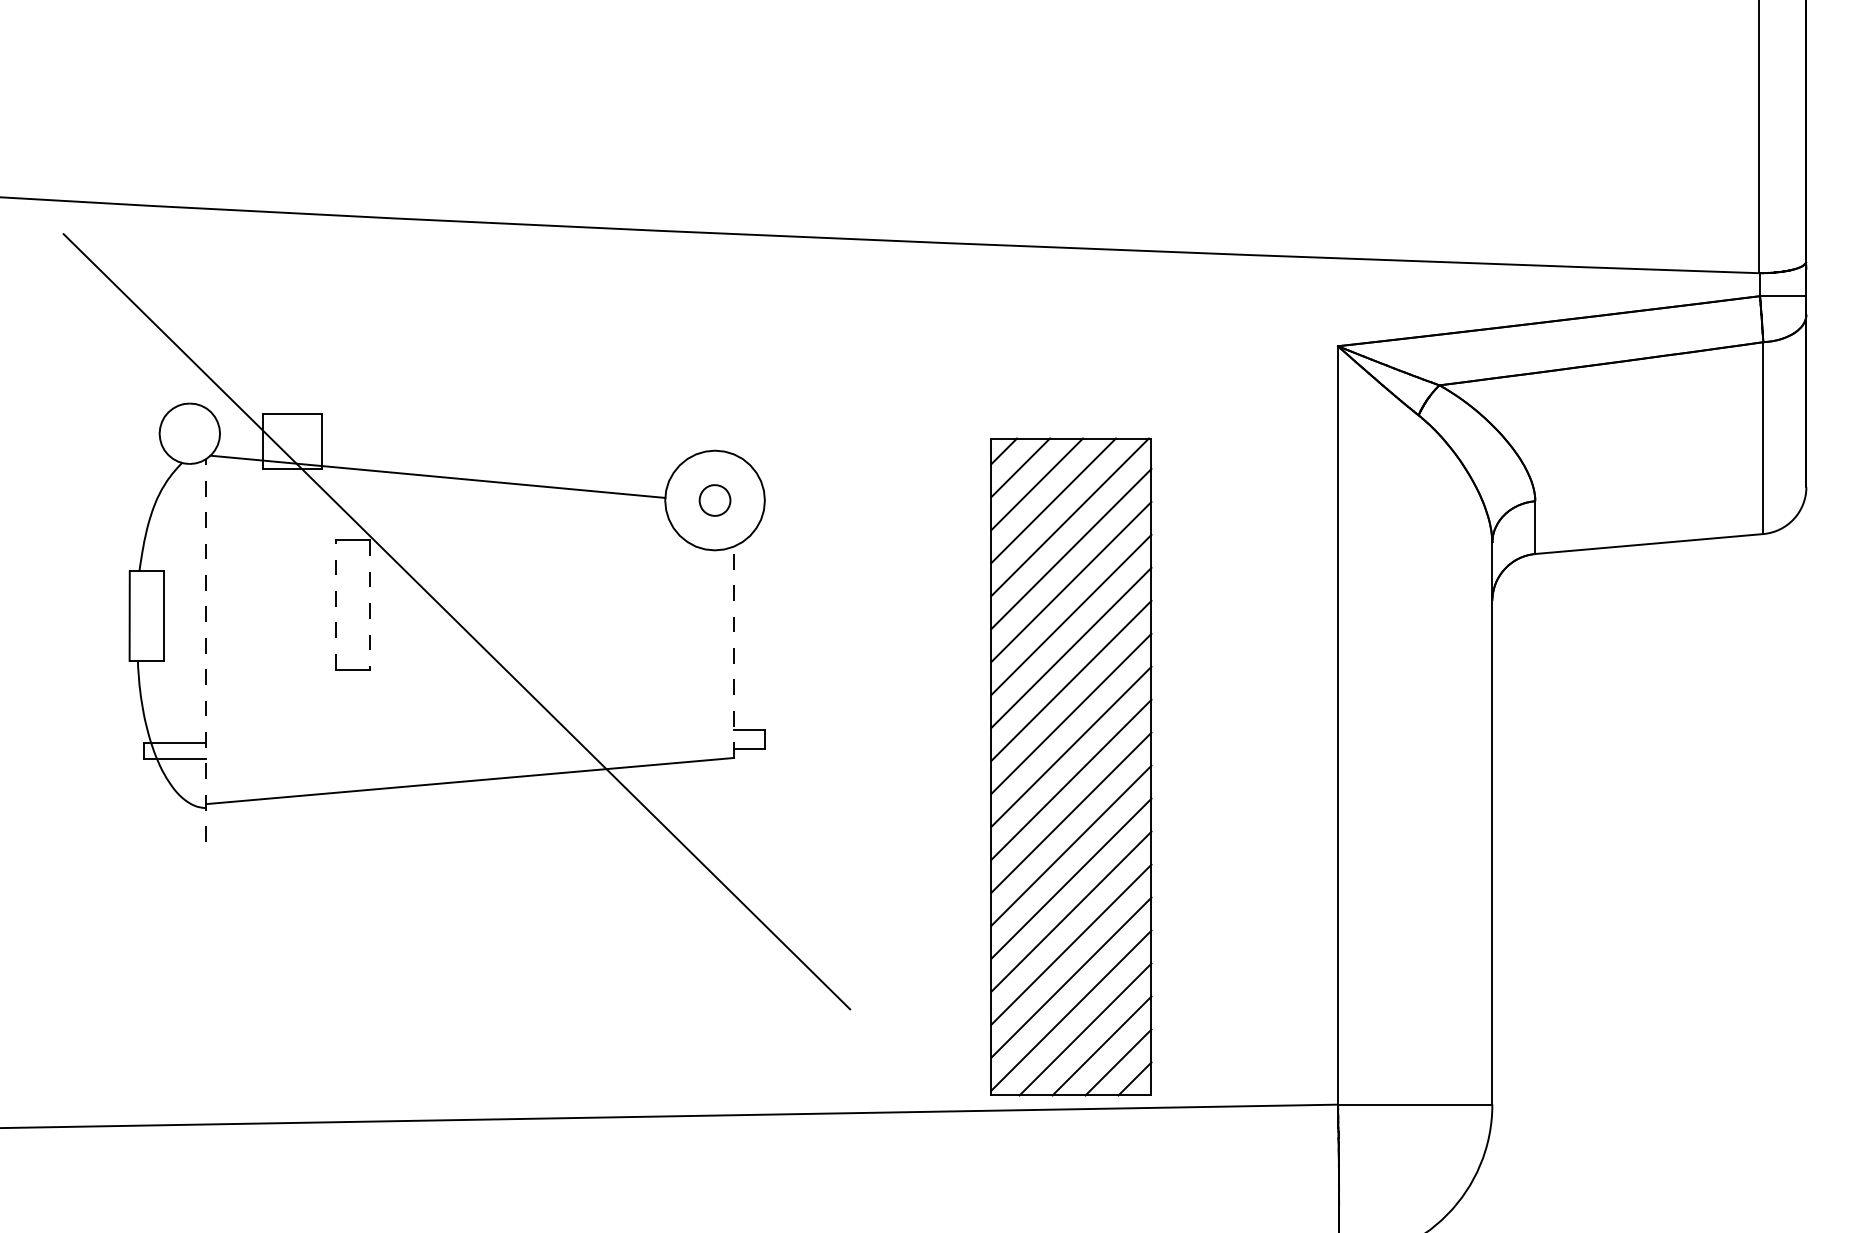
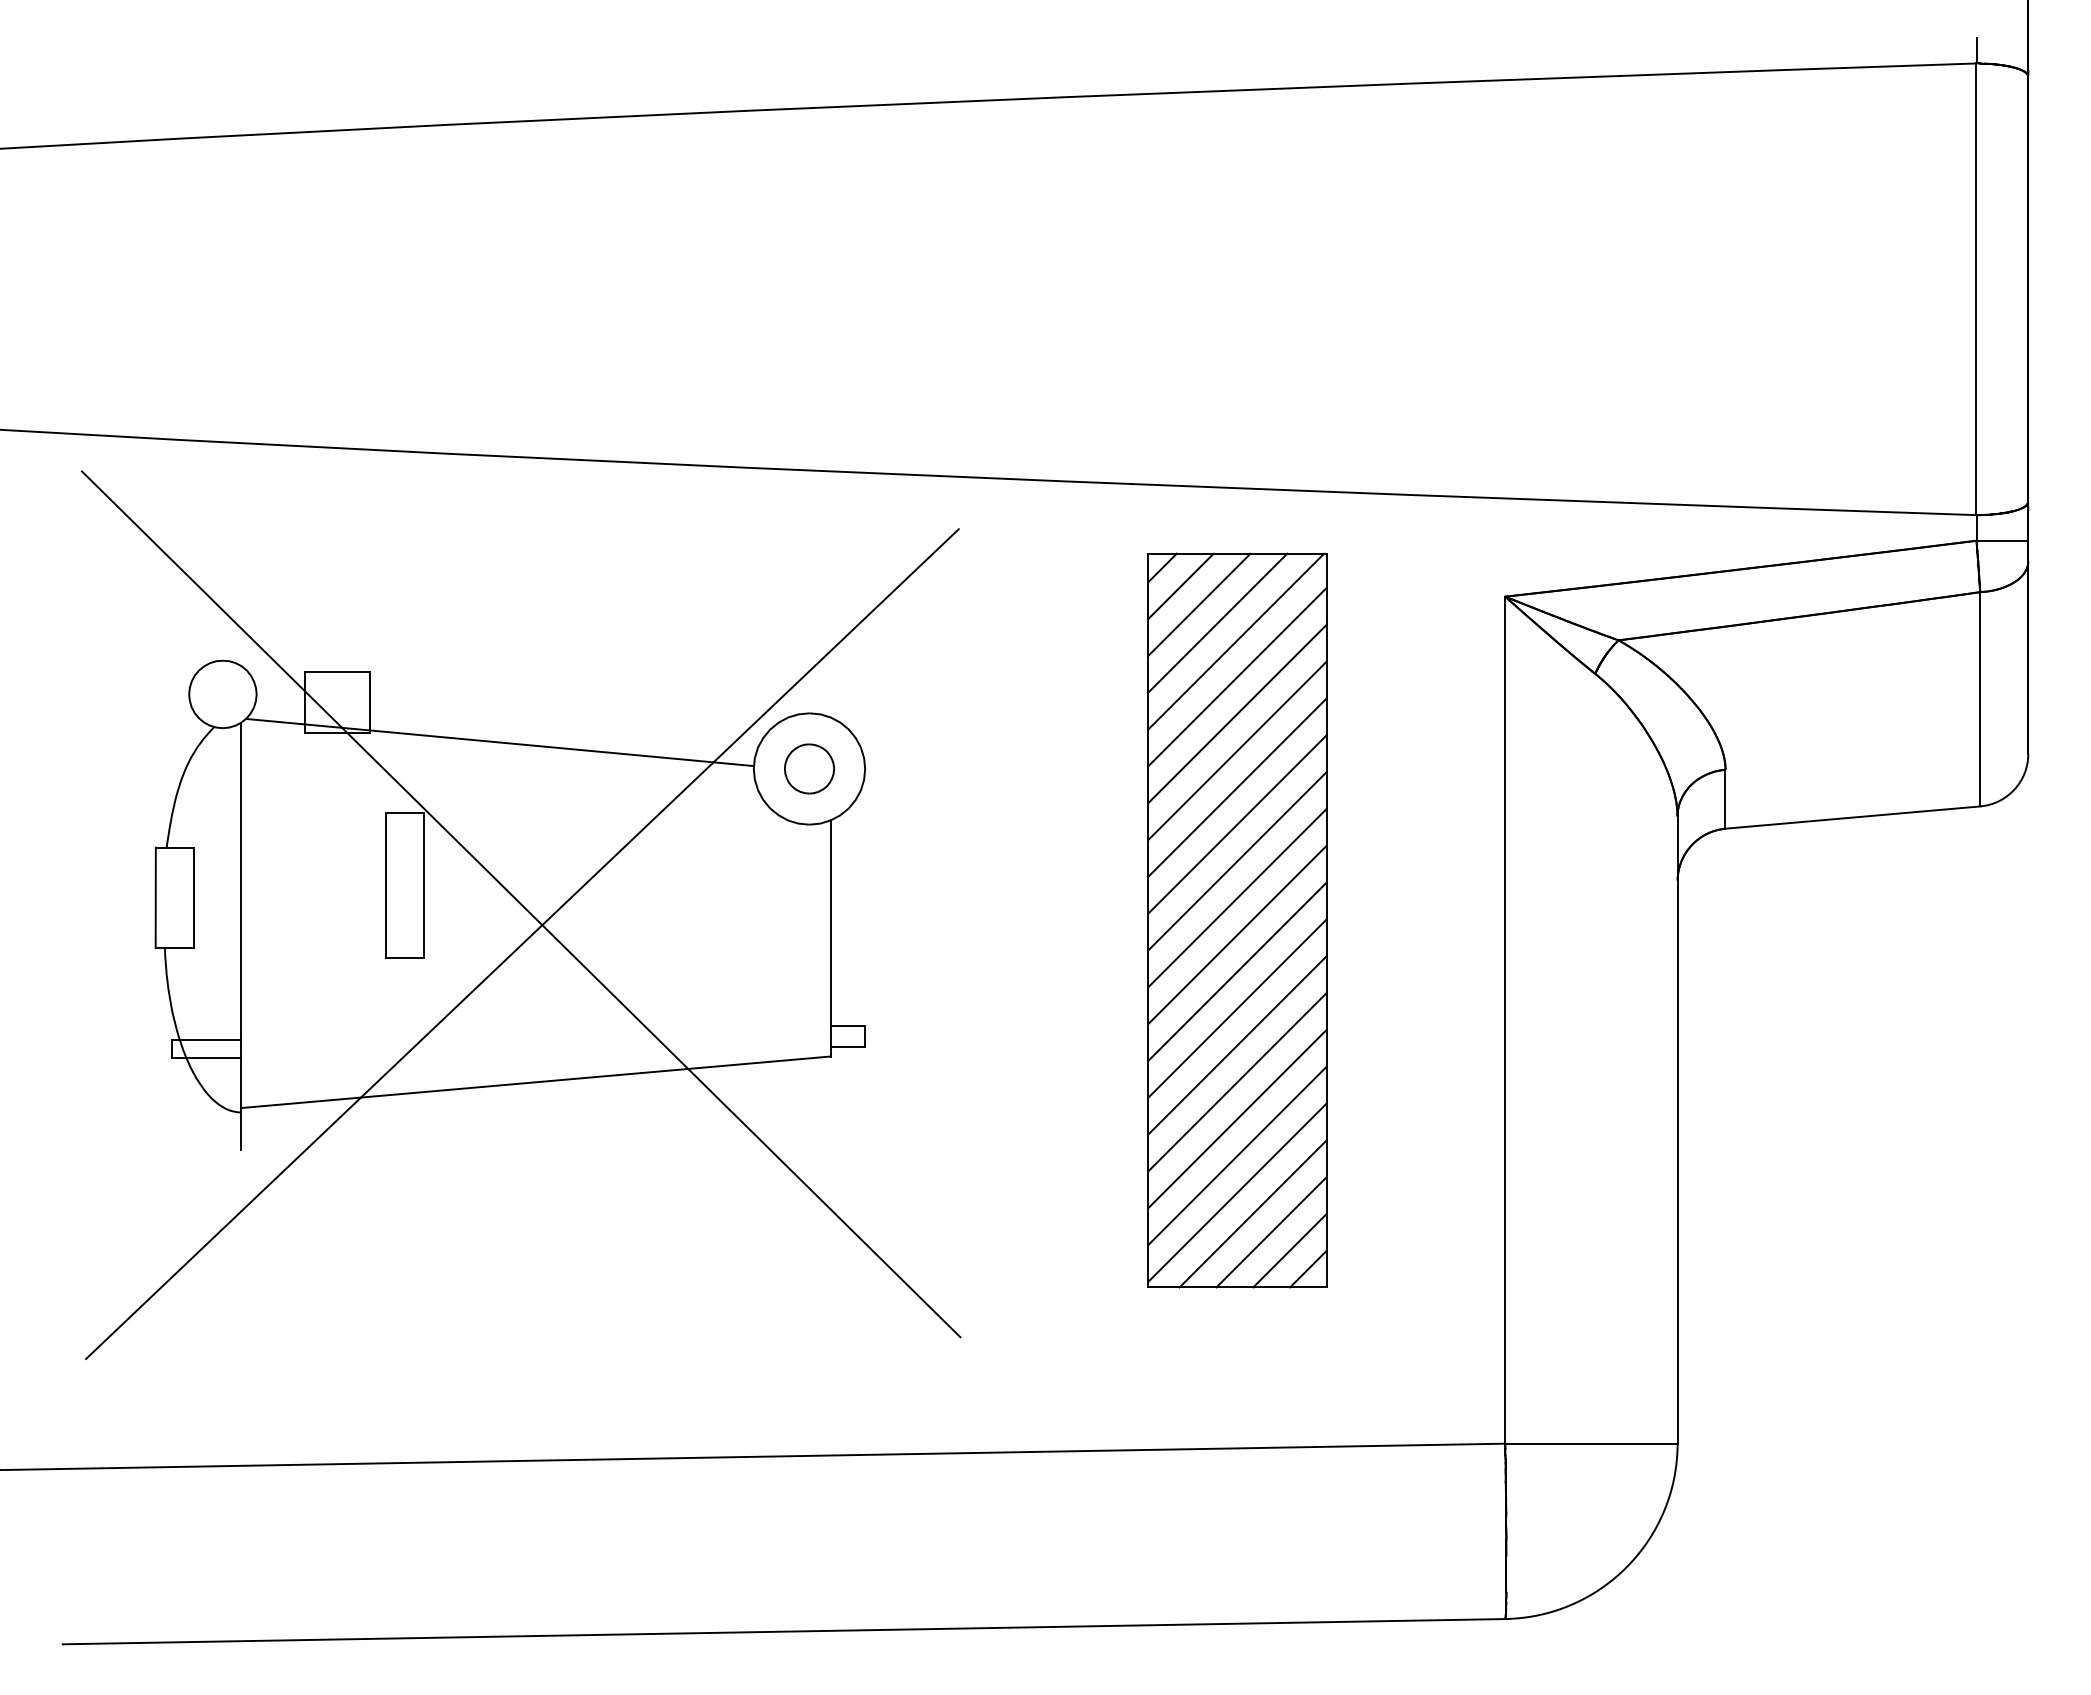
part: (715, 500) -> (809, 768), size x1.43
line: (336, 604) -> (386, 885), dashed -> solid
line: (370, 605) -> (424, 886), dashed -> solid
line: (206, 650) -> (241, 936), dashed -> solid
line: (733, 651) -> (830, 937), dashed -> solid
line: (458, 656) -> (522, 943), added
part: (1071, 766) -> (1237, 920), moved

